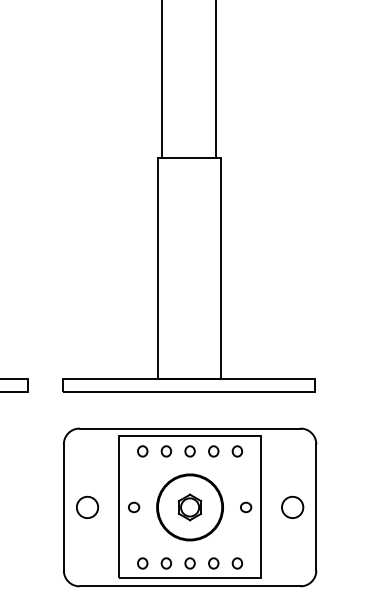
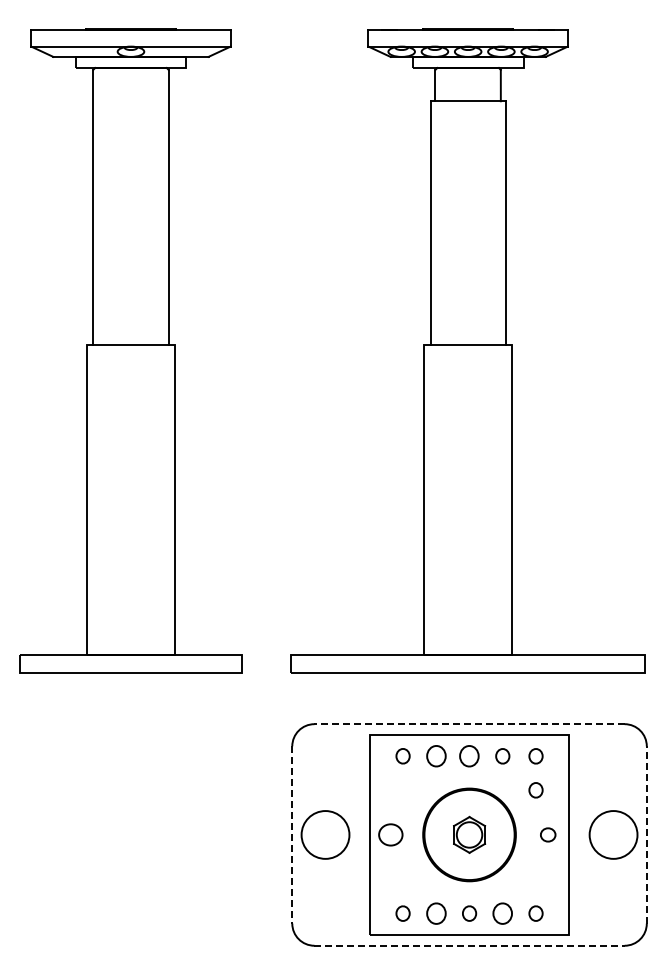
line: (190, 428) -> (469, 724), solid -> dashed
part: (165, 451) -> (435, 756), size x1.4
part: (190, 451) -> (469, 756), size x1.4
part: (237, 475) -> (535, 790), added
line: (63, 507) -> (292, 834), solid -> dashed
circle: (87, 507) -> (325, 834), size x1.6
part: (133, 507) -> (390, 834), size x1.6
circle: (292, 507) -> (613, 834), size x1.6
line: (316, 507) -> (646, 834), solid -> dashed
part: (165, 563) -> (435, 913), size x1.4
part: (213, 563) -> (502, 913), size x1.4
line: (190, 586) -> (470, 945), solid -> dashed

